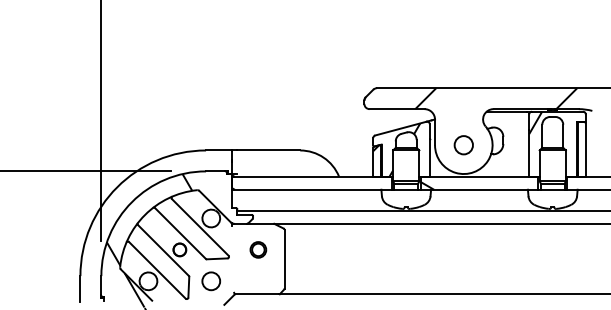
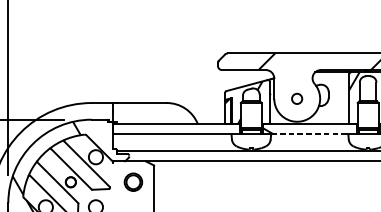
circle: (463, 145) -> (296, 99), size x0.7
line: (480, 189) -> (310, 134), solid -> dashed
part: (258, 249) -> (133, 181), size x1.4

